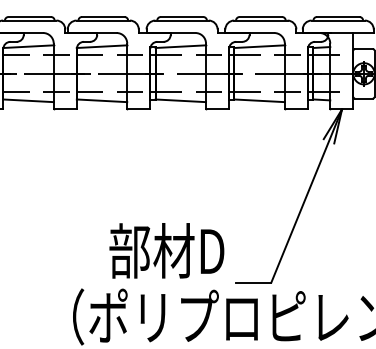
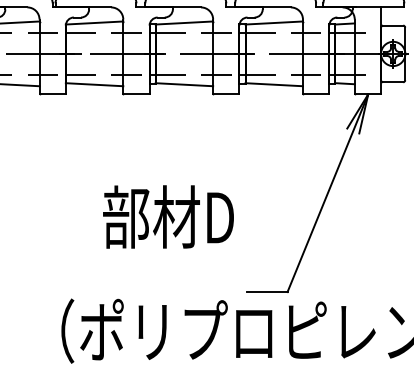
text: (166, 250) -> (168, 216), moved

